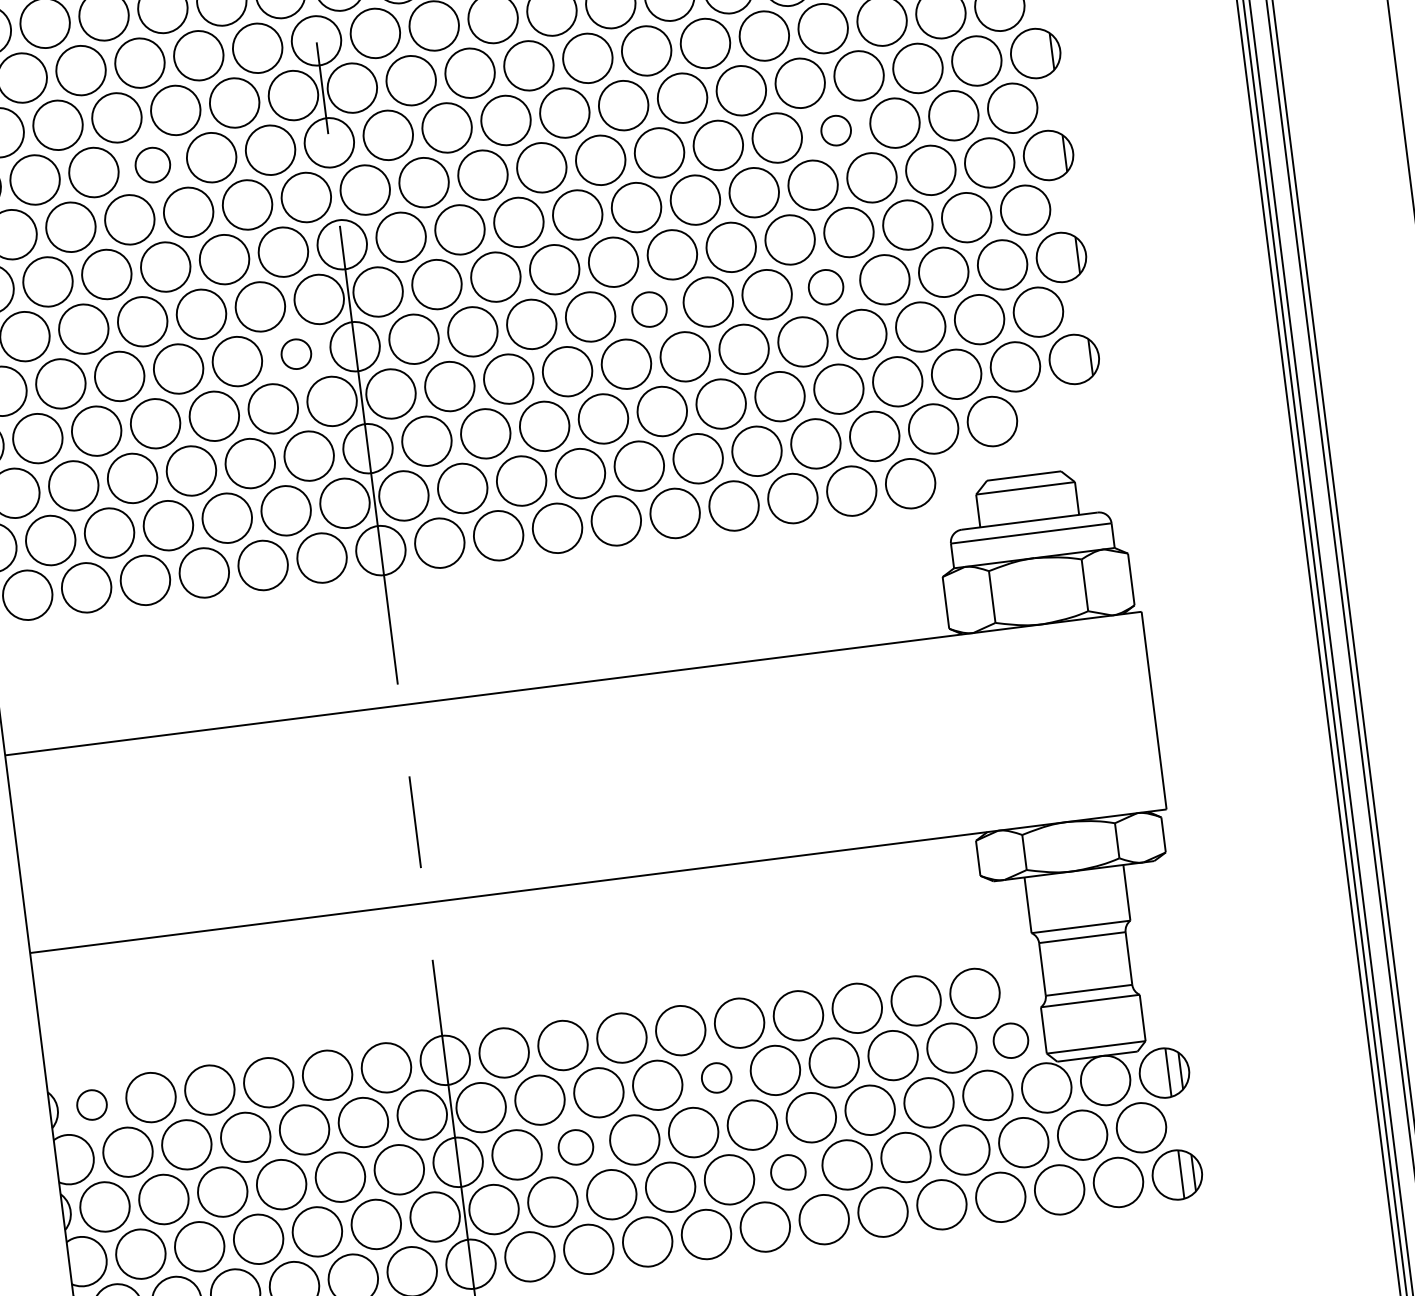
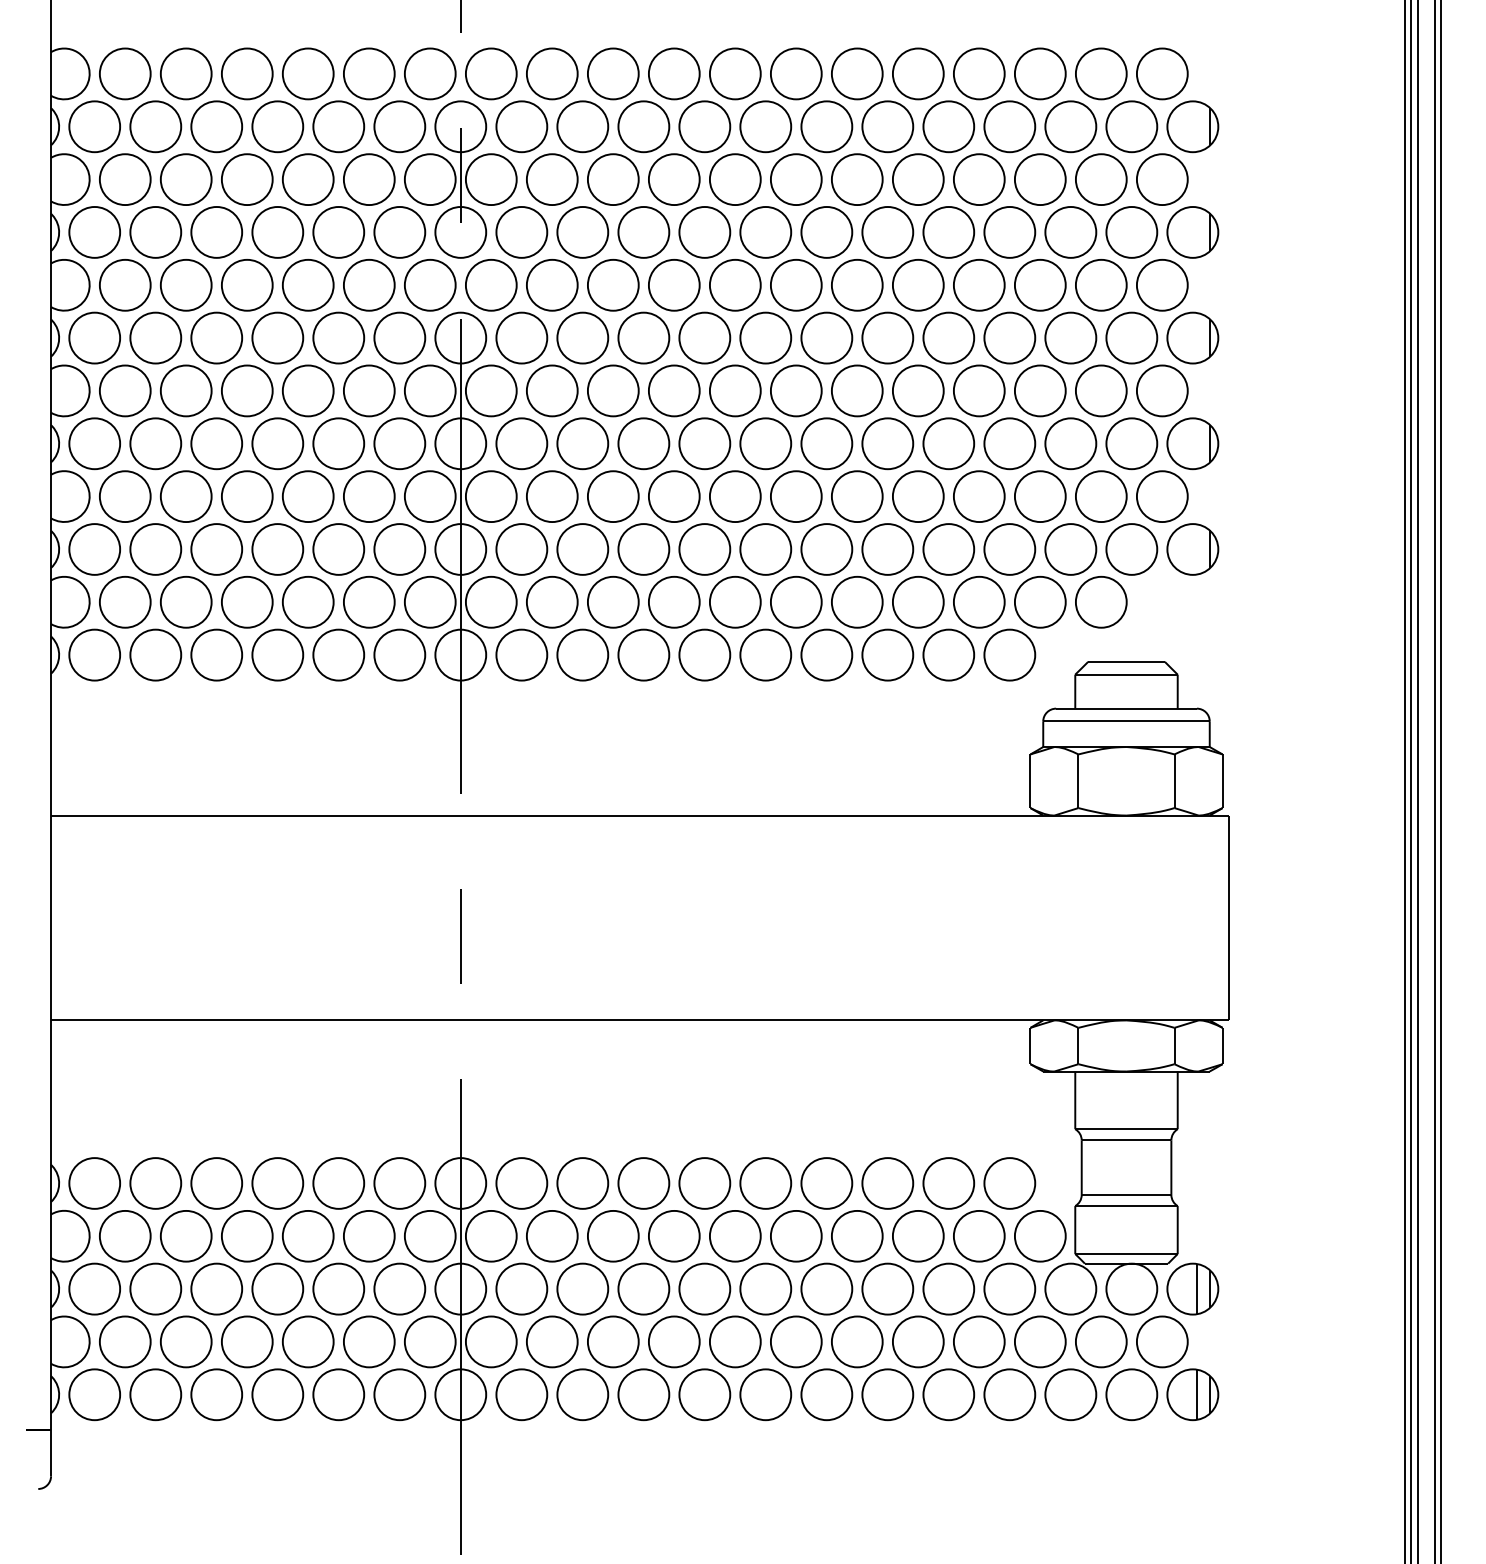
part: (836, 130) -> (979, 285), size x1.67
part: (152, 165) -> (277, 232), size x1.43
part: (825, 287) -> (948, 443), size x1.43
part: (649, 309) -> (765, 443), size x1.43
part: (295, 353) -> (399, 443), size x1.67
part: (1011, 1040) -> (1040, 1236), size x1.43
part: (716, 1078) -> (735, 1236), size x1.67
part: (91, 1105) -> (94, 1183), size x1.67
part: (575, 1146) -> (582, 1288), size x1.43
part: (788, 1171) -> (796, 1341), size x1.43

